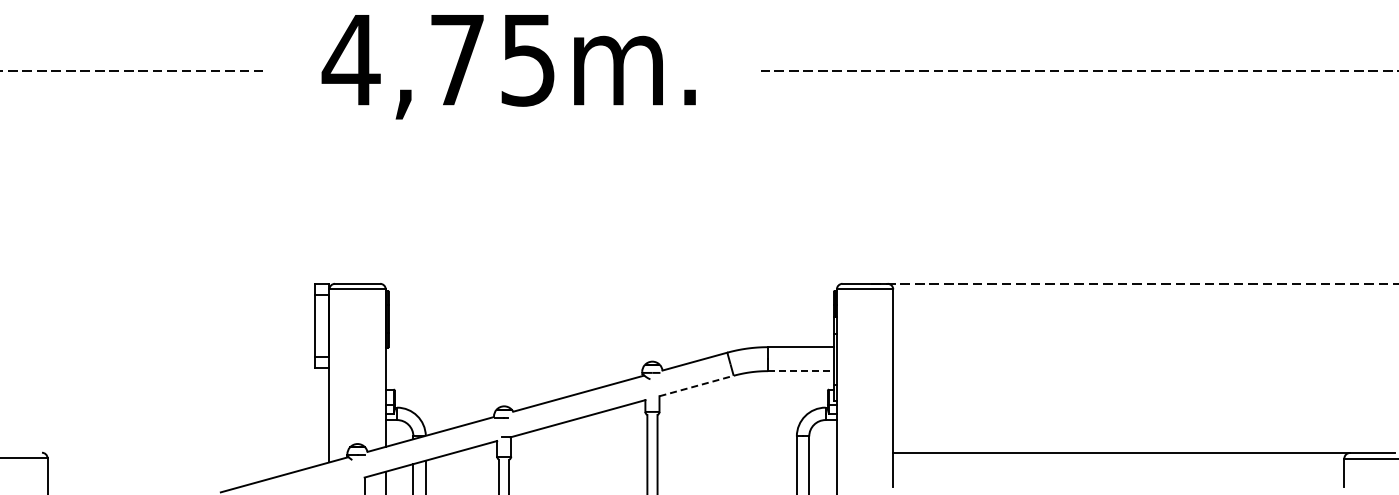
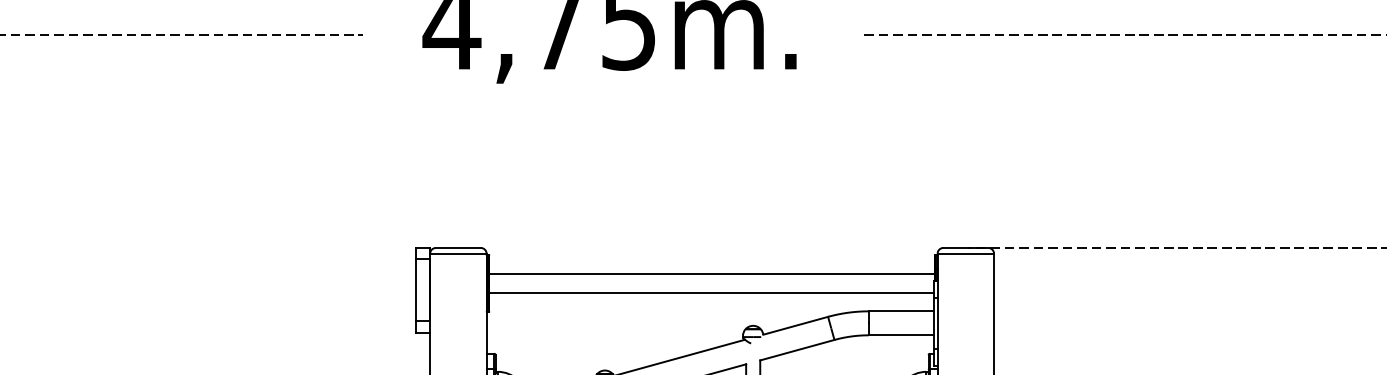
line: (611, 309) -> (712, 273), added
line: (610, 328) -> (711, 292), added
line: (800, 371) -> (901, 335), dashed -> solid
line: (697, 385) -> (798, 349), dashed -> solid

